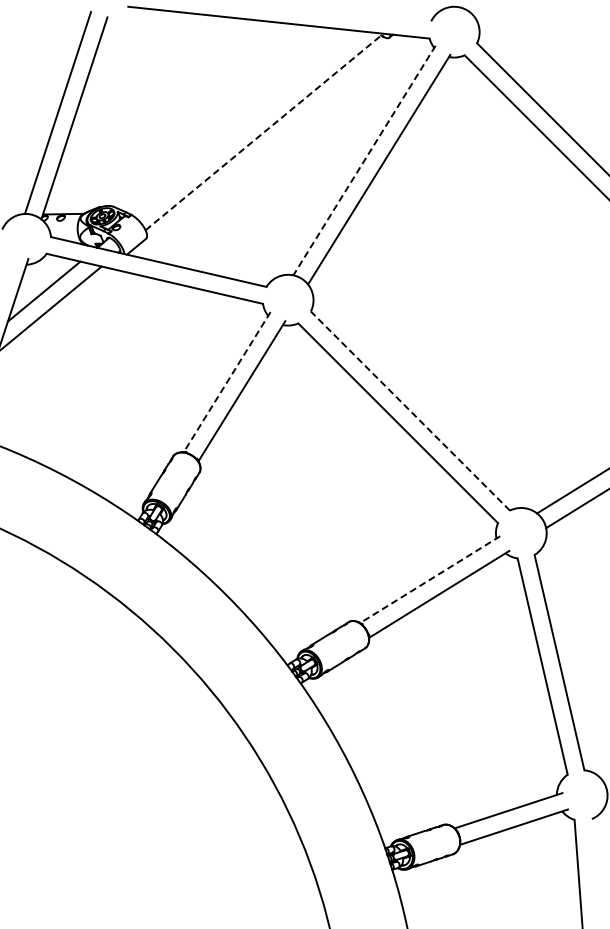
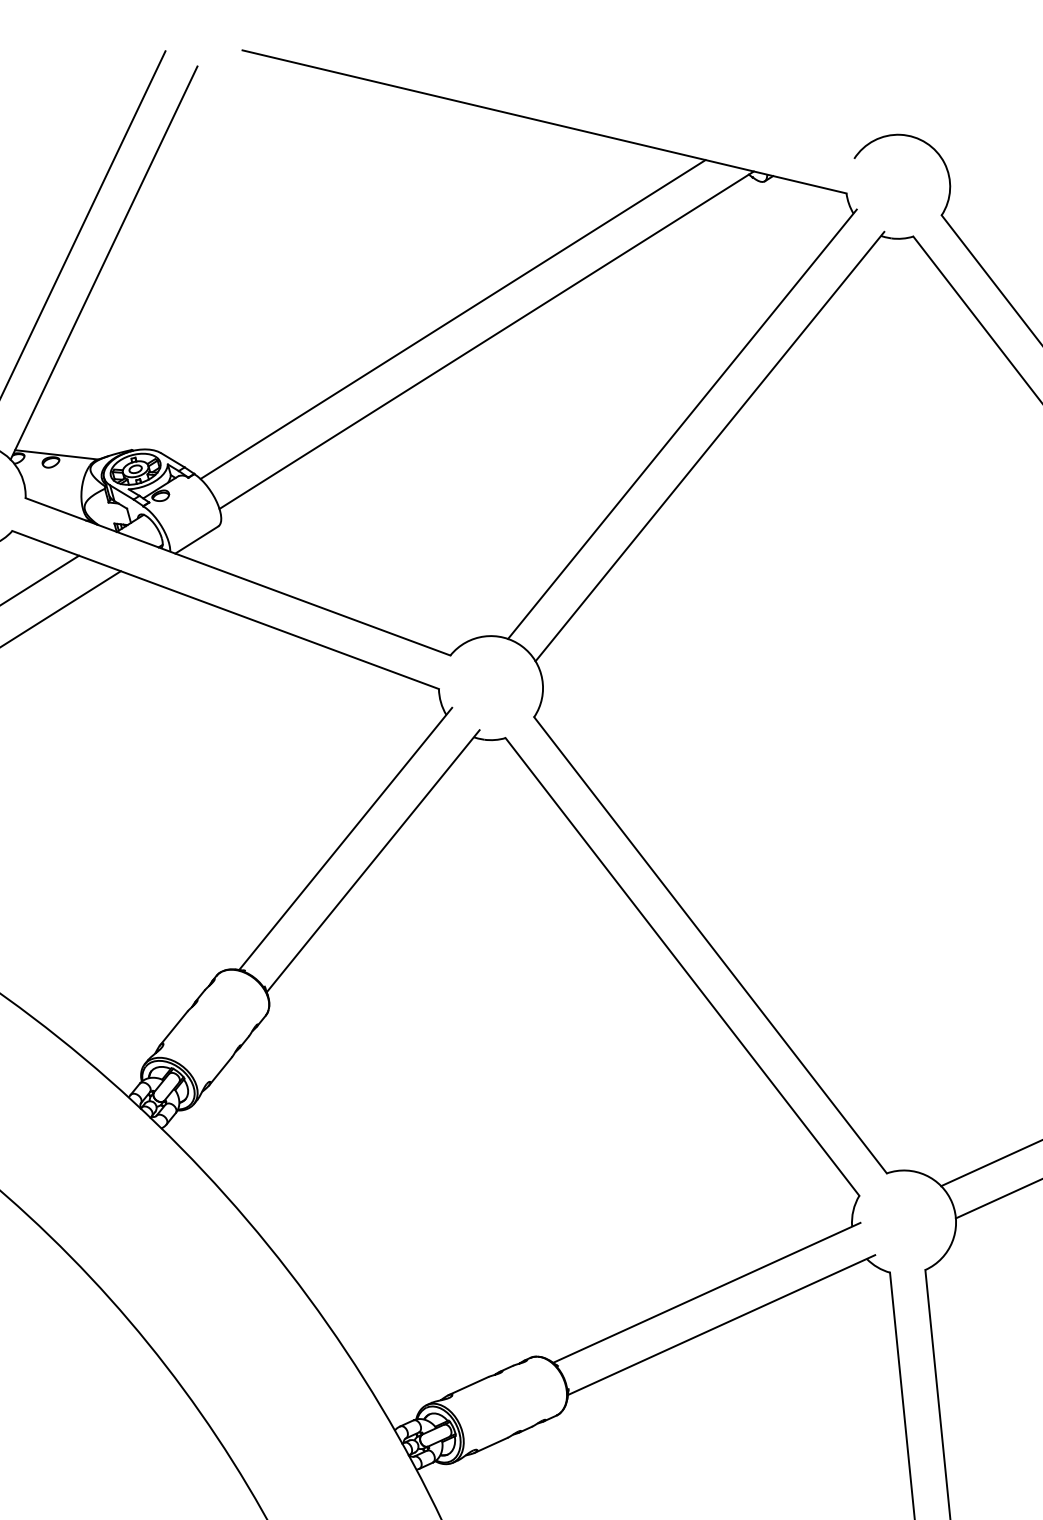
line: (246, 123) -> (452, 318), added
line: (264, 131) -> (486, 339), dashed -> solid
line: (364, 160) -> (682, 424), dashed -> solid
line: (226, 382) -> (344, 839), dashed -> solid
line: (410, 411) -> (710, 946), dashed -> solid
line: (429, 579) -> (705, 1292), dashed -> solid

